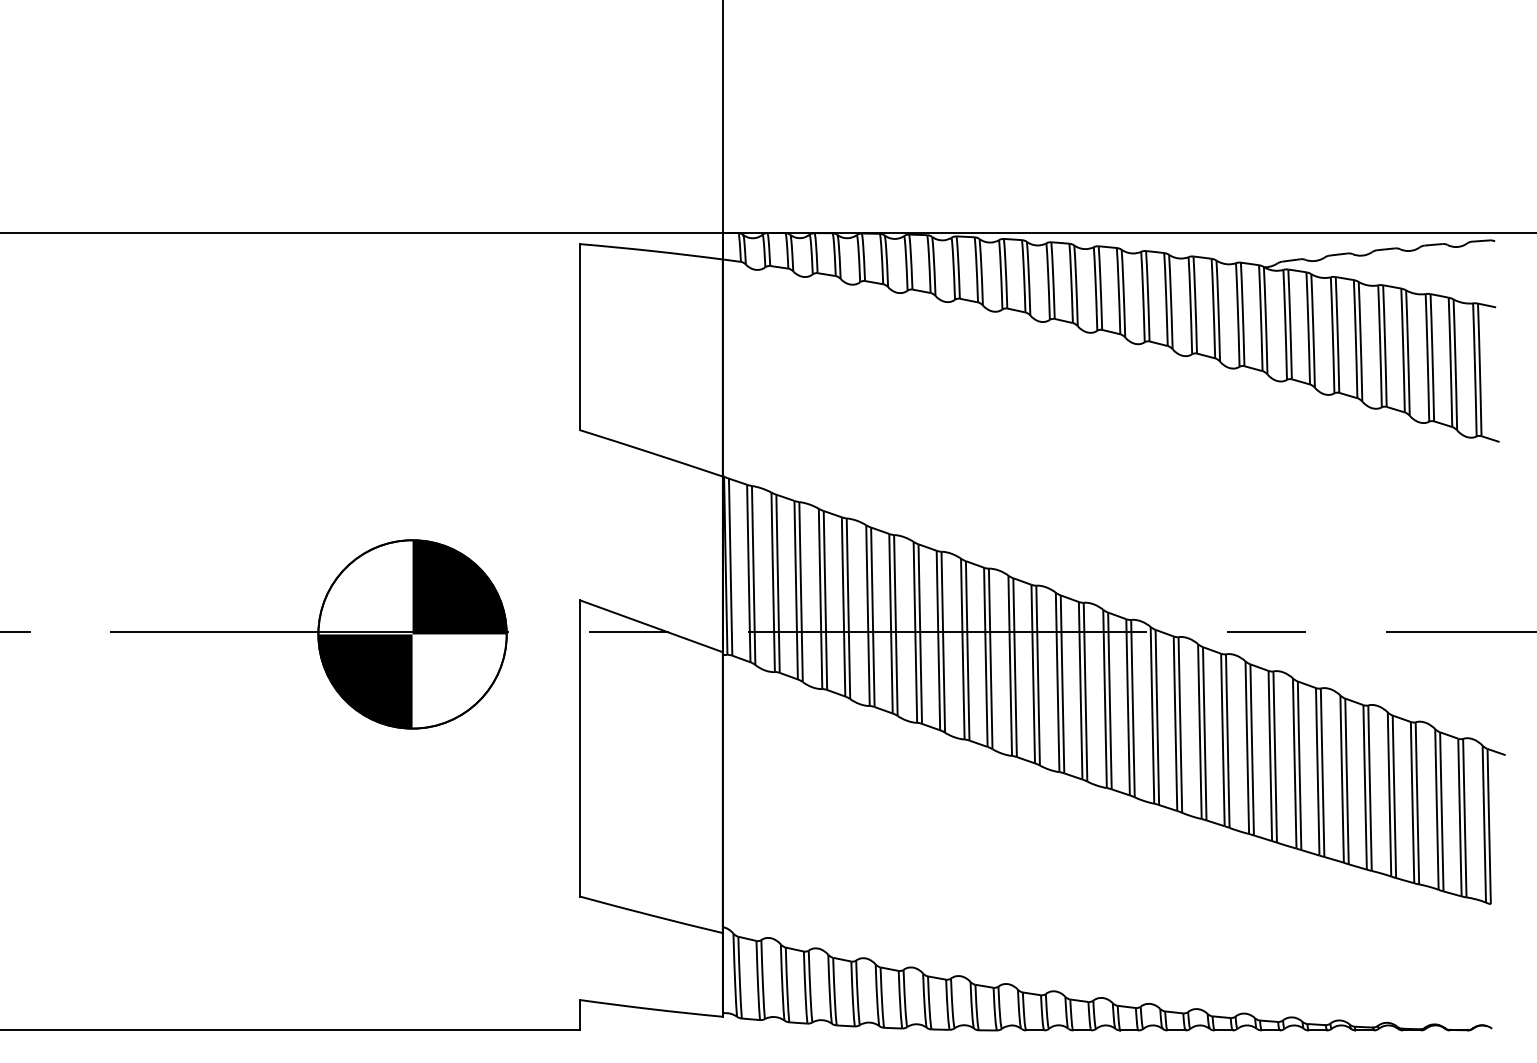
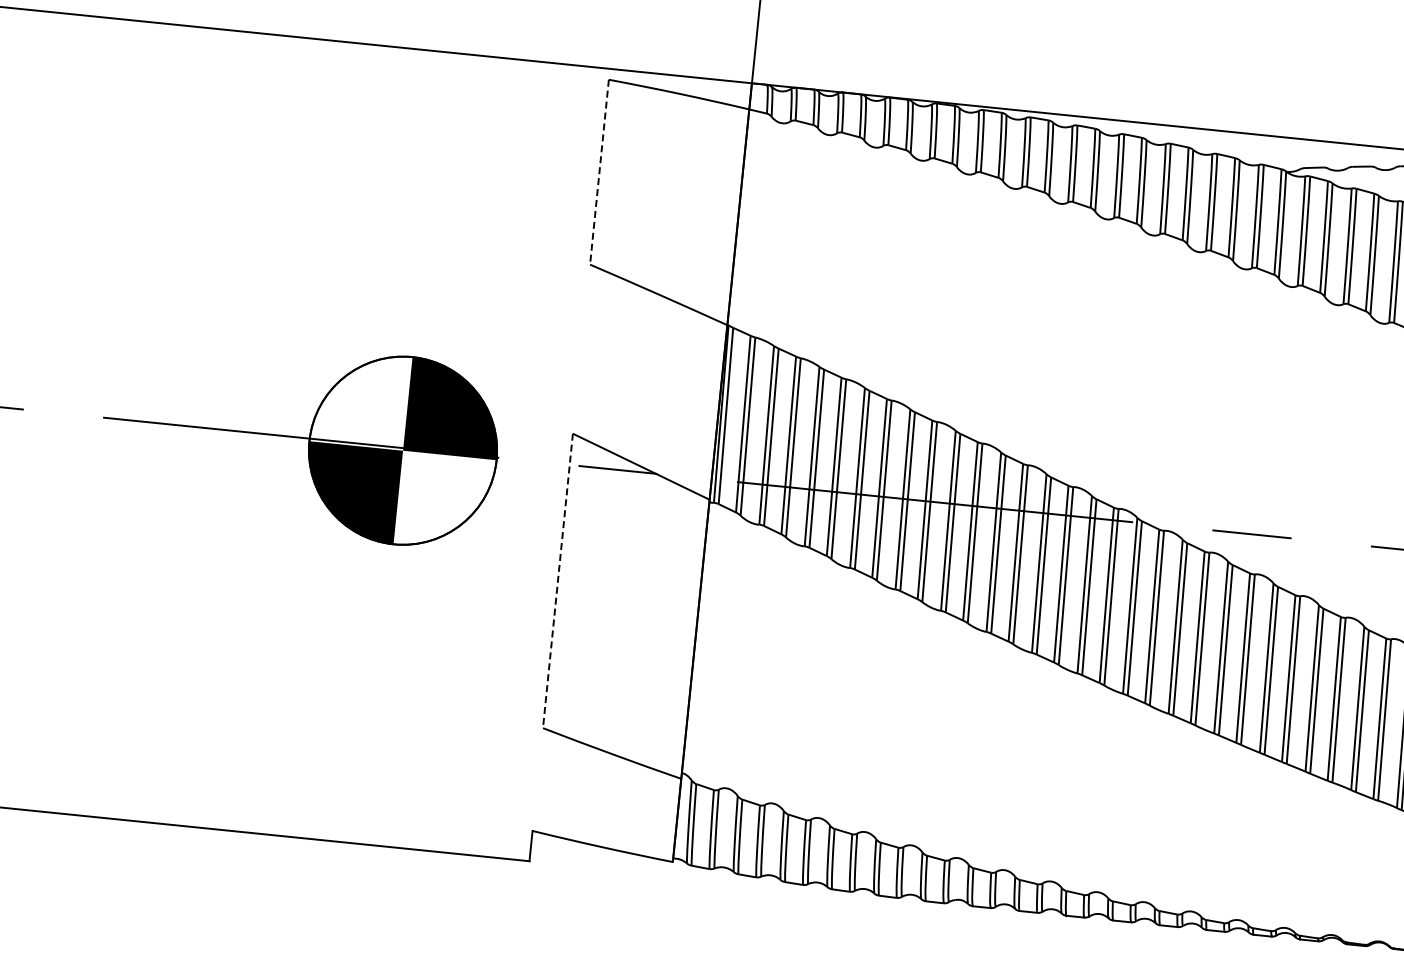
line: (580, 337) -> (599, 172), solid -> dashed
line: (580, 748) -> (558, 581), solid -> dashed

